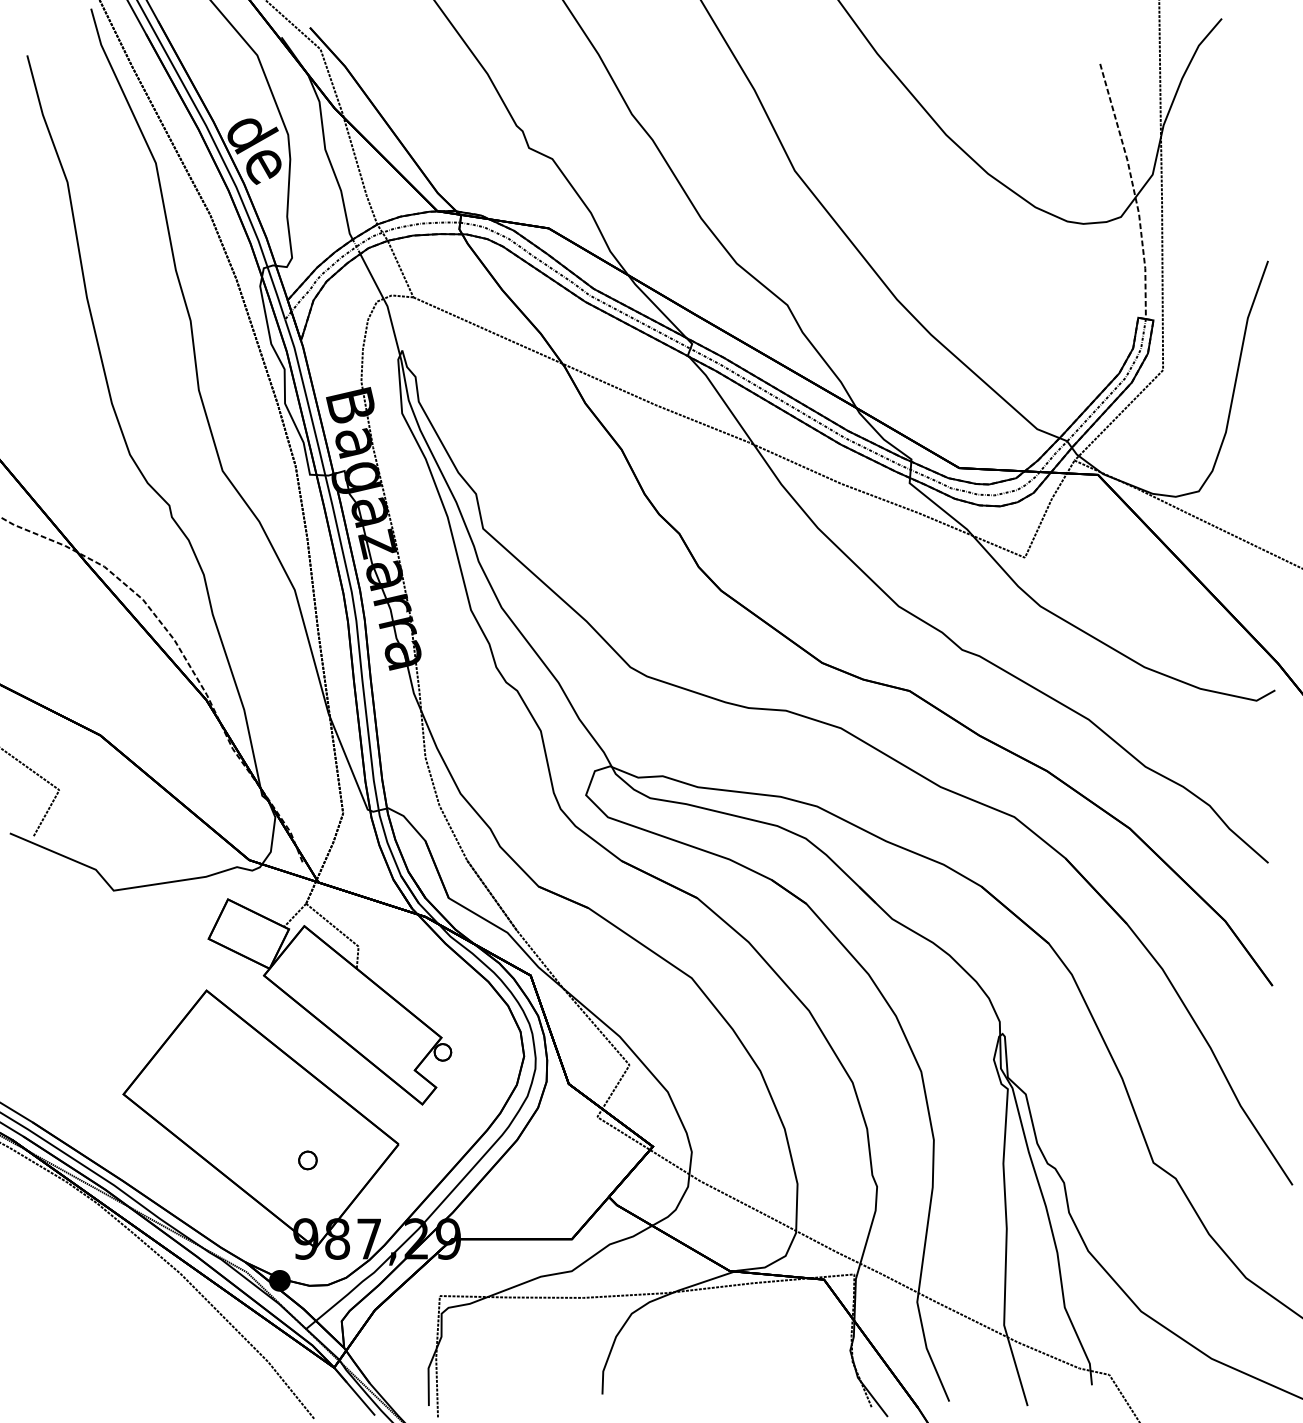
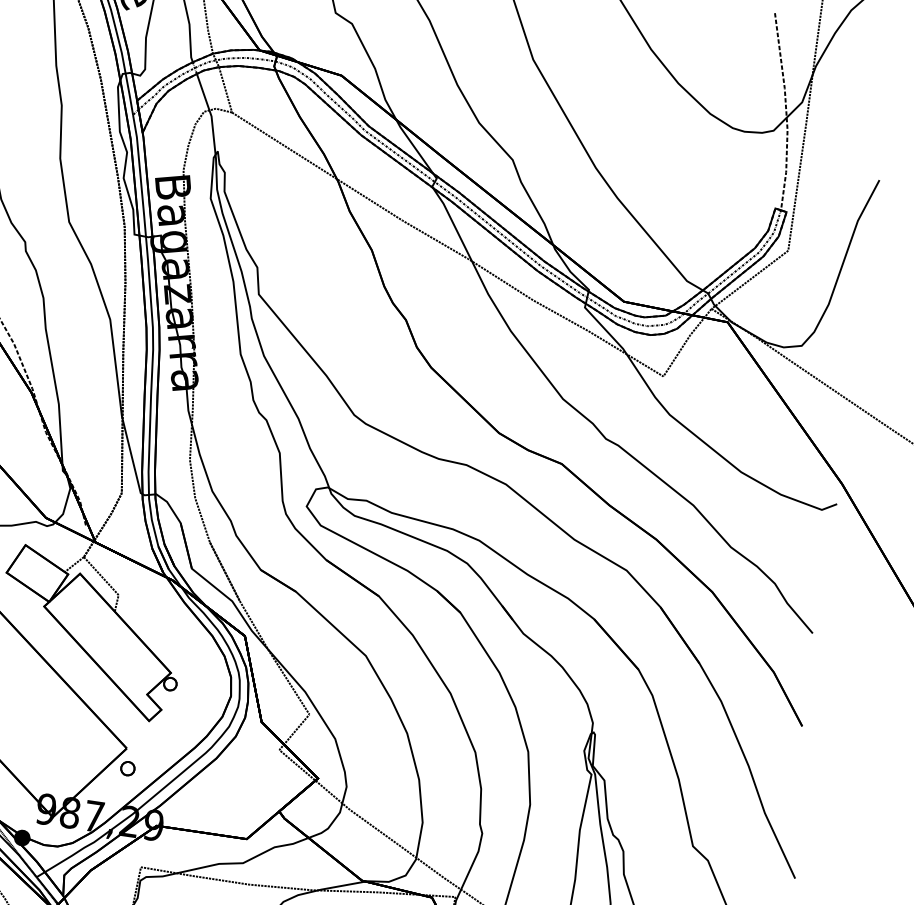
part: (307, 1160) -> (127, 768), moved

